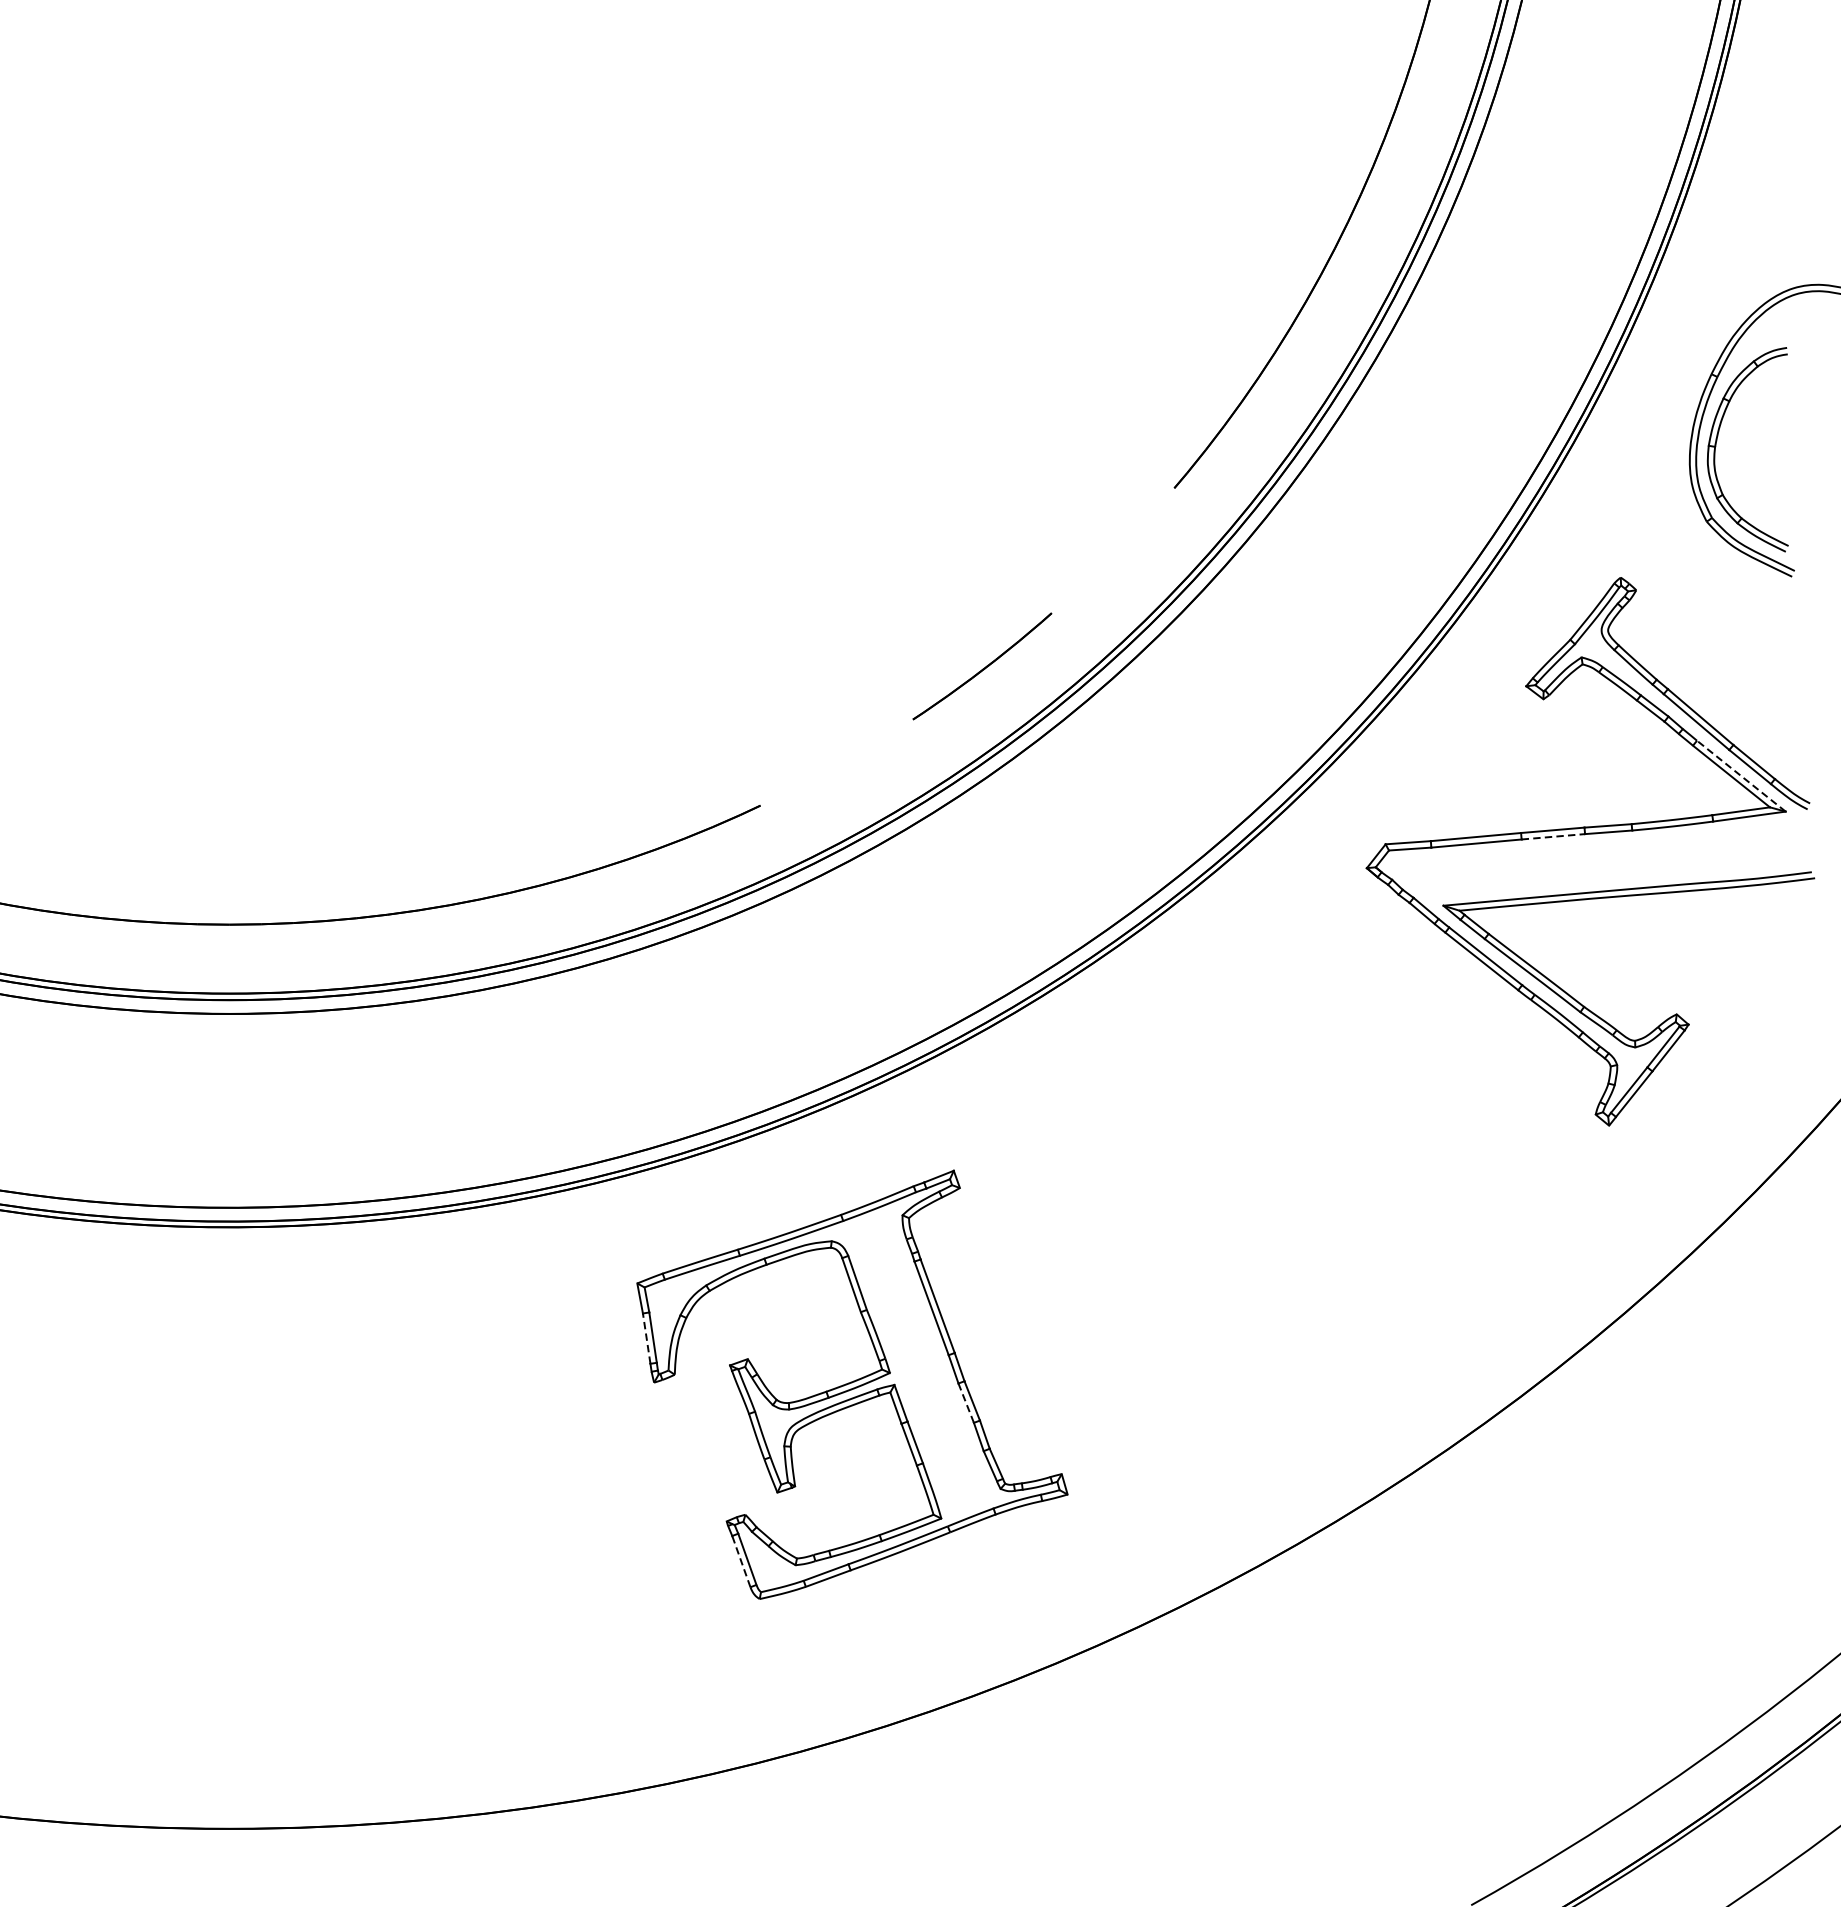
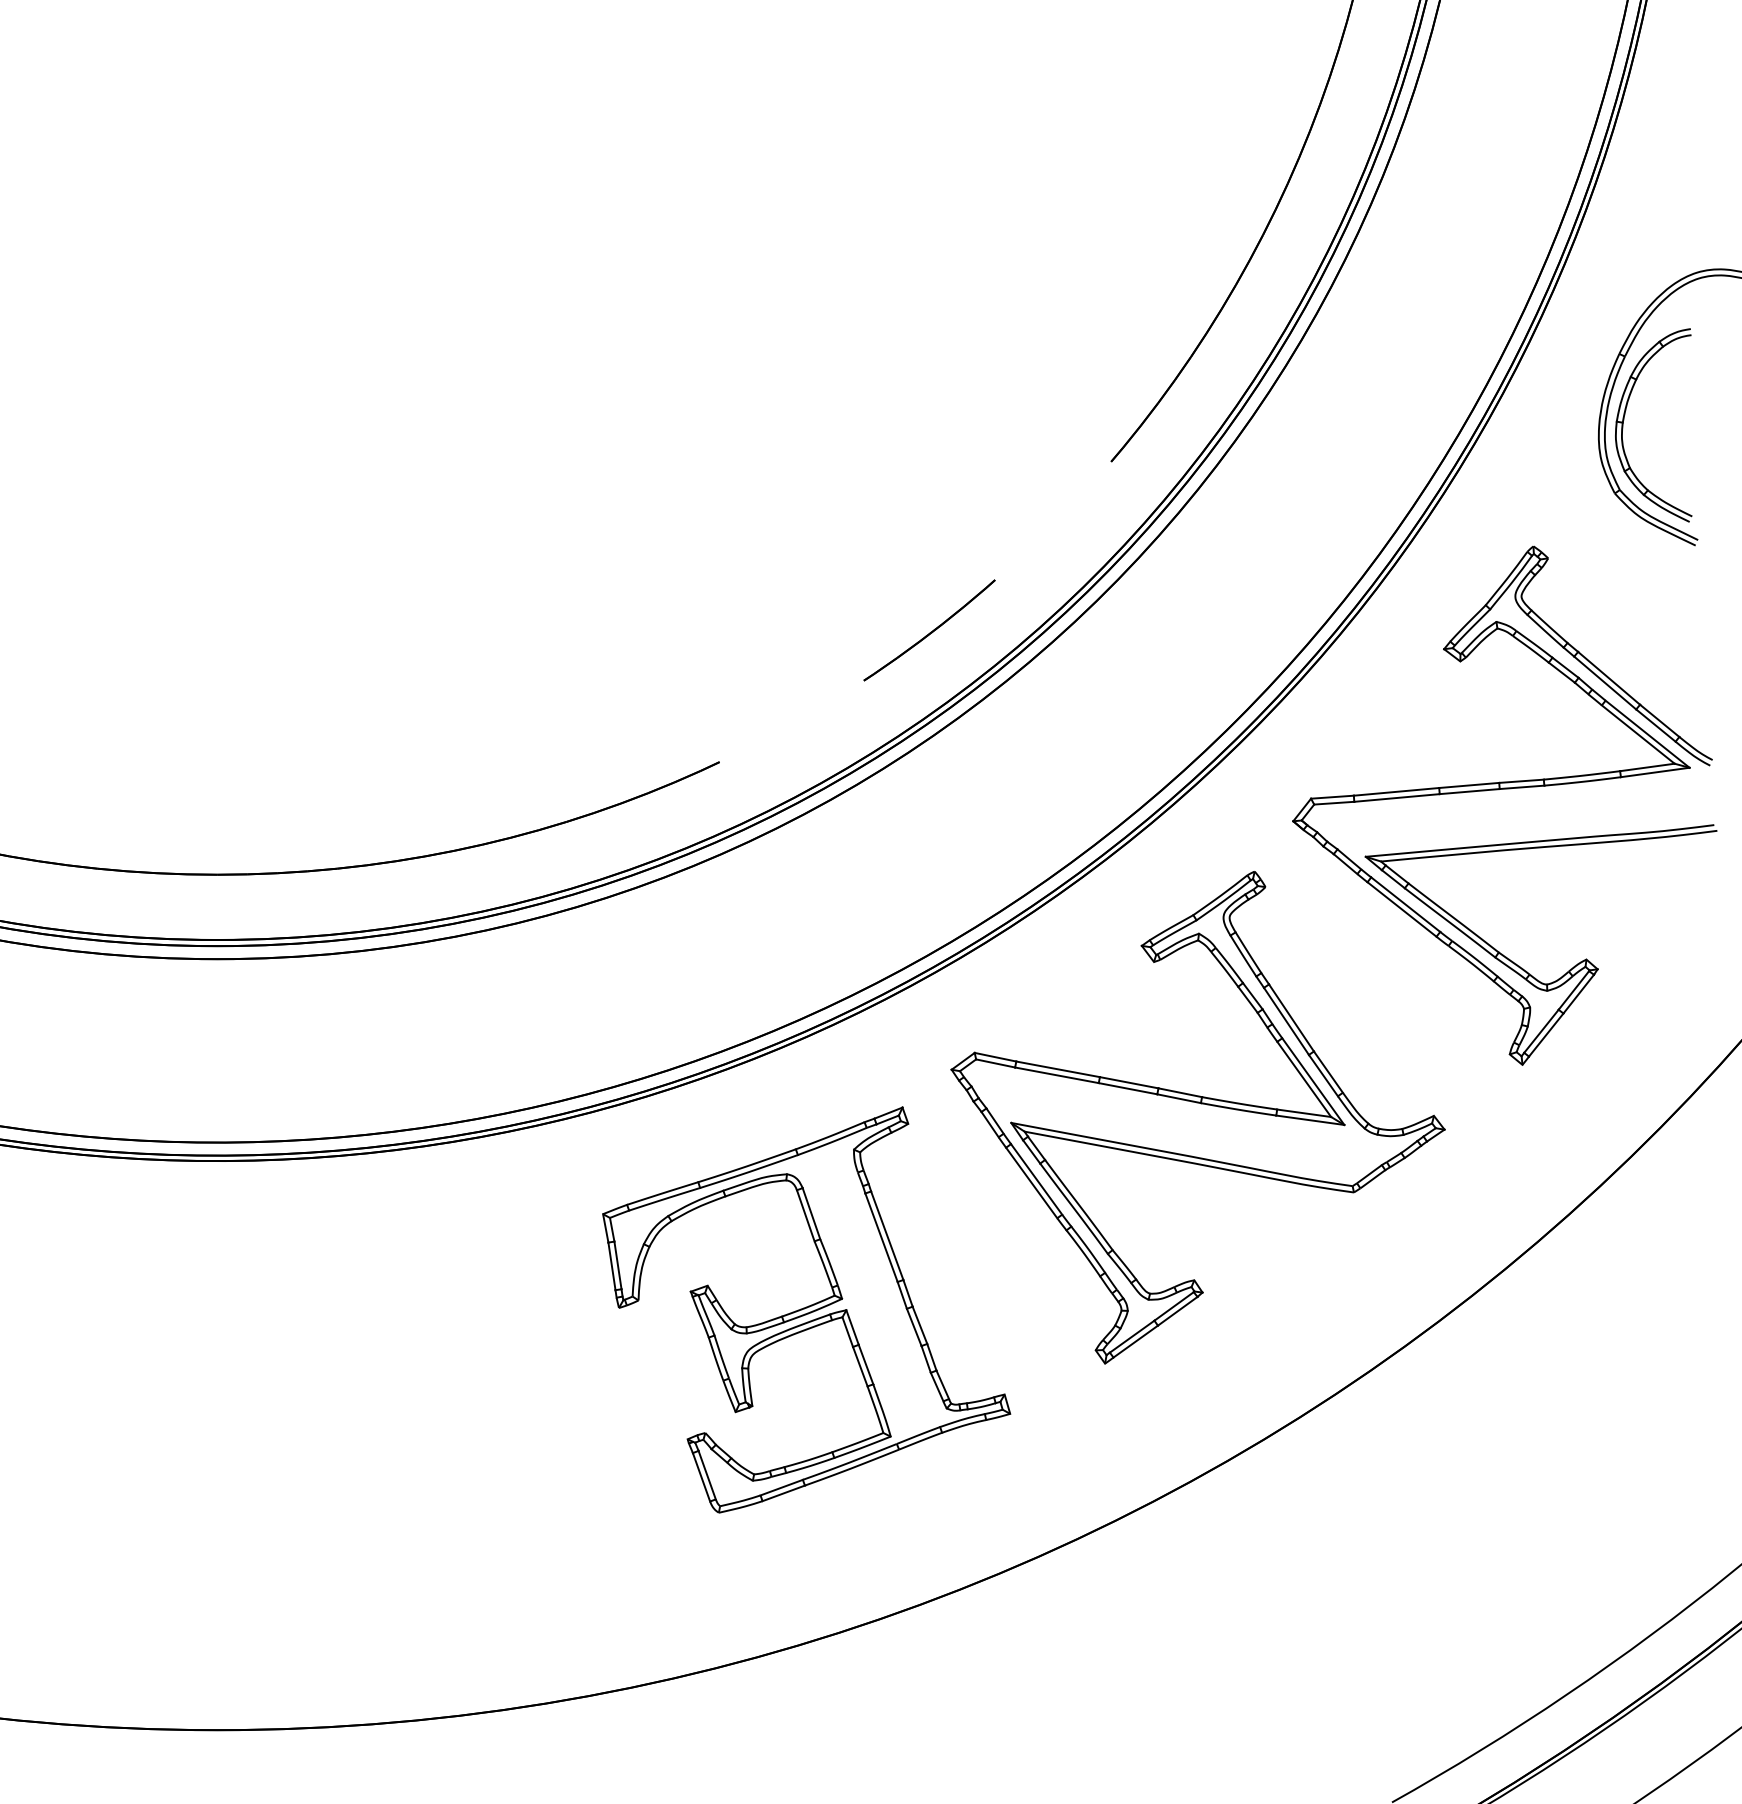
line: (1741, 776) -> (1647, 734), dashed -> solid
line: (1554, 836) -> (1470, 791), dashed -> solid
part: (1265, 1181) -> (1197, 1117), added
line: (646, 1337) -> (611, 1265), dashed -> solid
line: (966, 1403) -> (914, 1327), dashed -> solid
line: (741, 1561) -> (701, 1477), dashed -> solid

